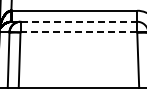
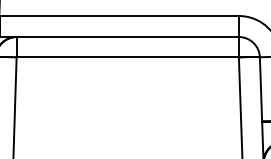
line: (79, 21) -> (128, 36), dashed -> solid
line: (78, 32) -> (127, 57), dashed -> solid

